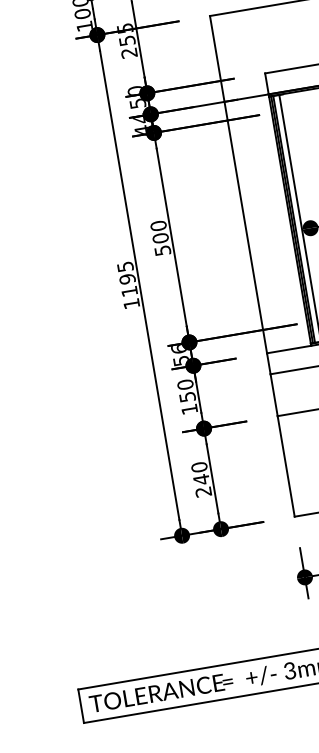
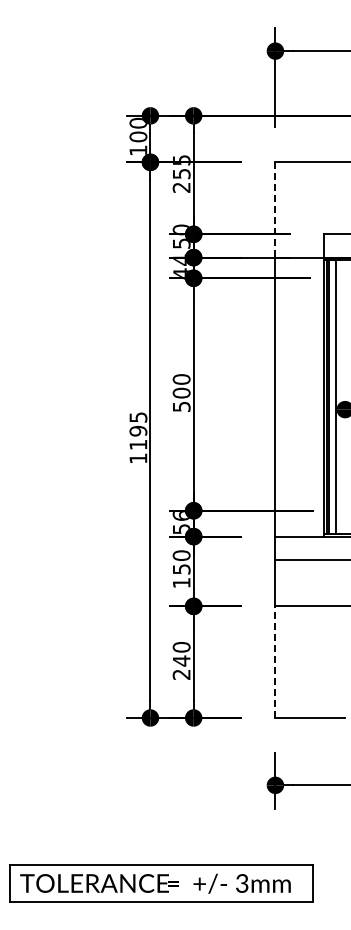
line: (217, 58) -> (275, 209), solid -> dashed
line: (286, 466) -> (275, 662), solid -> dashed

